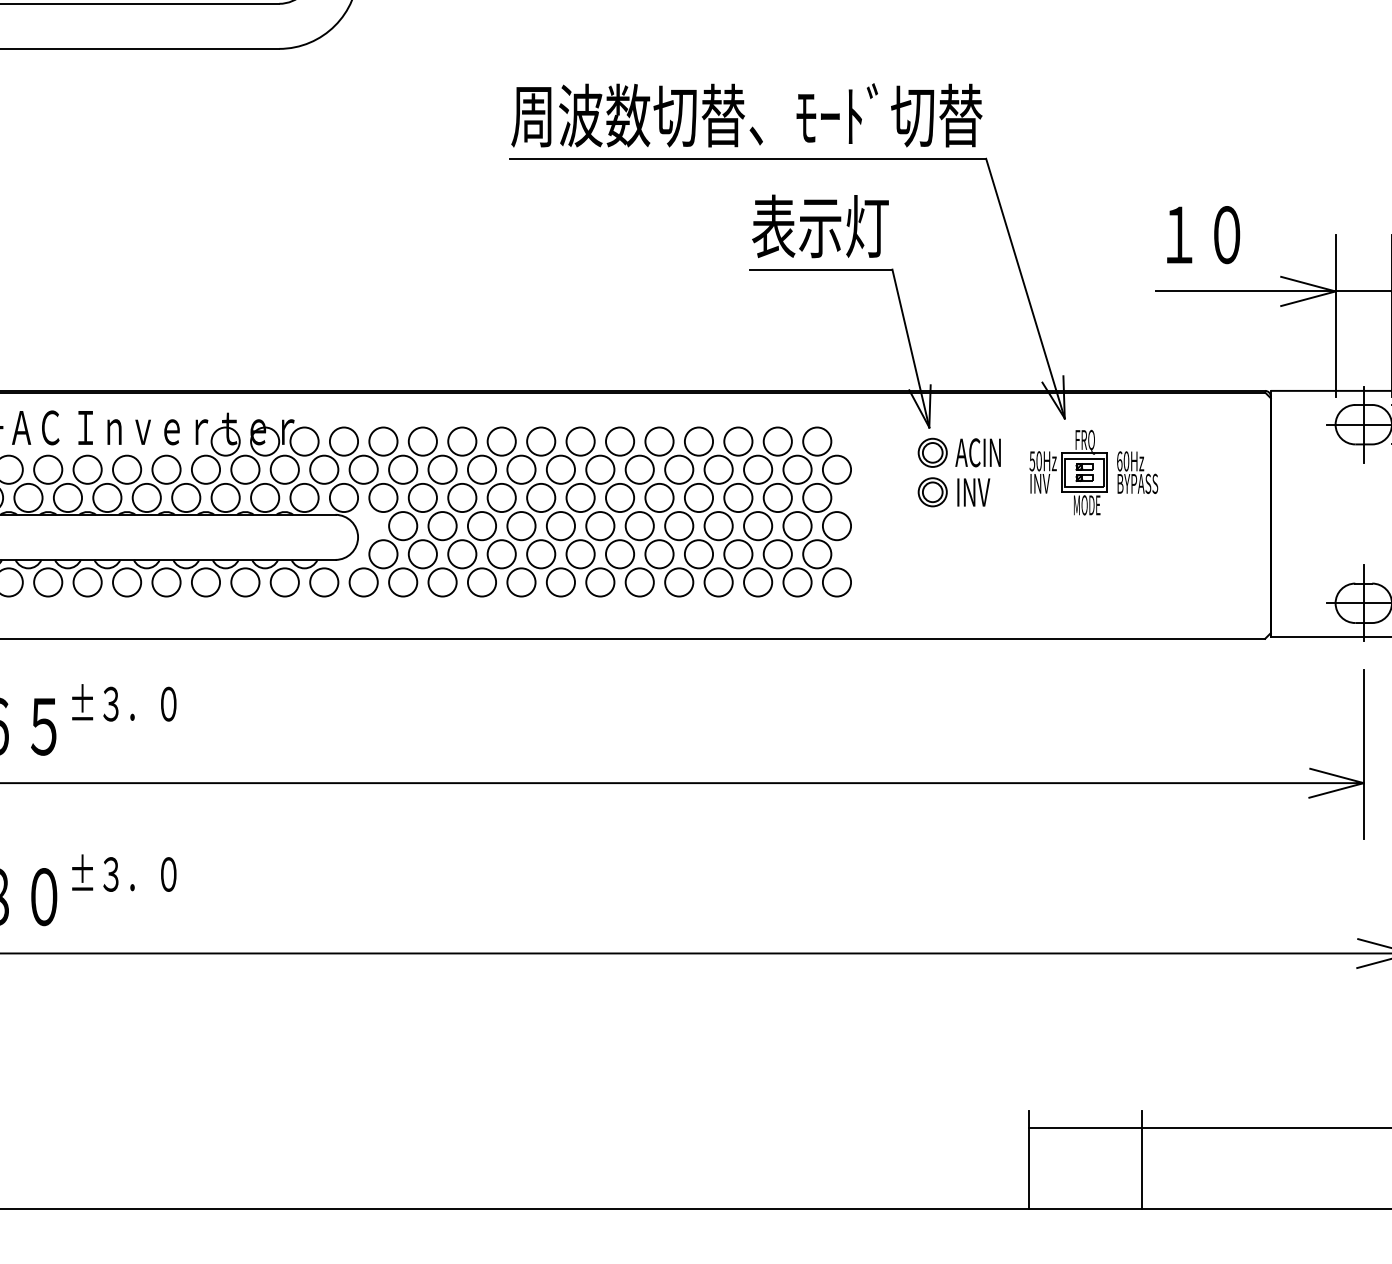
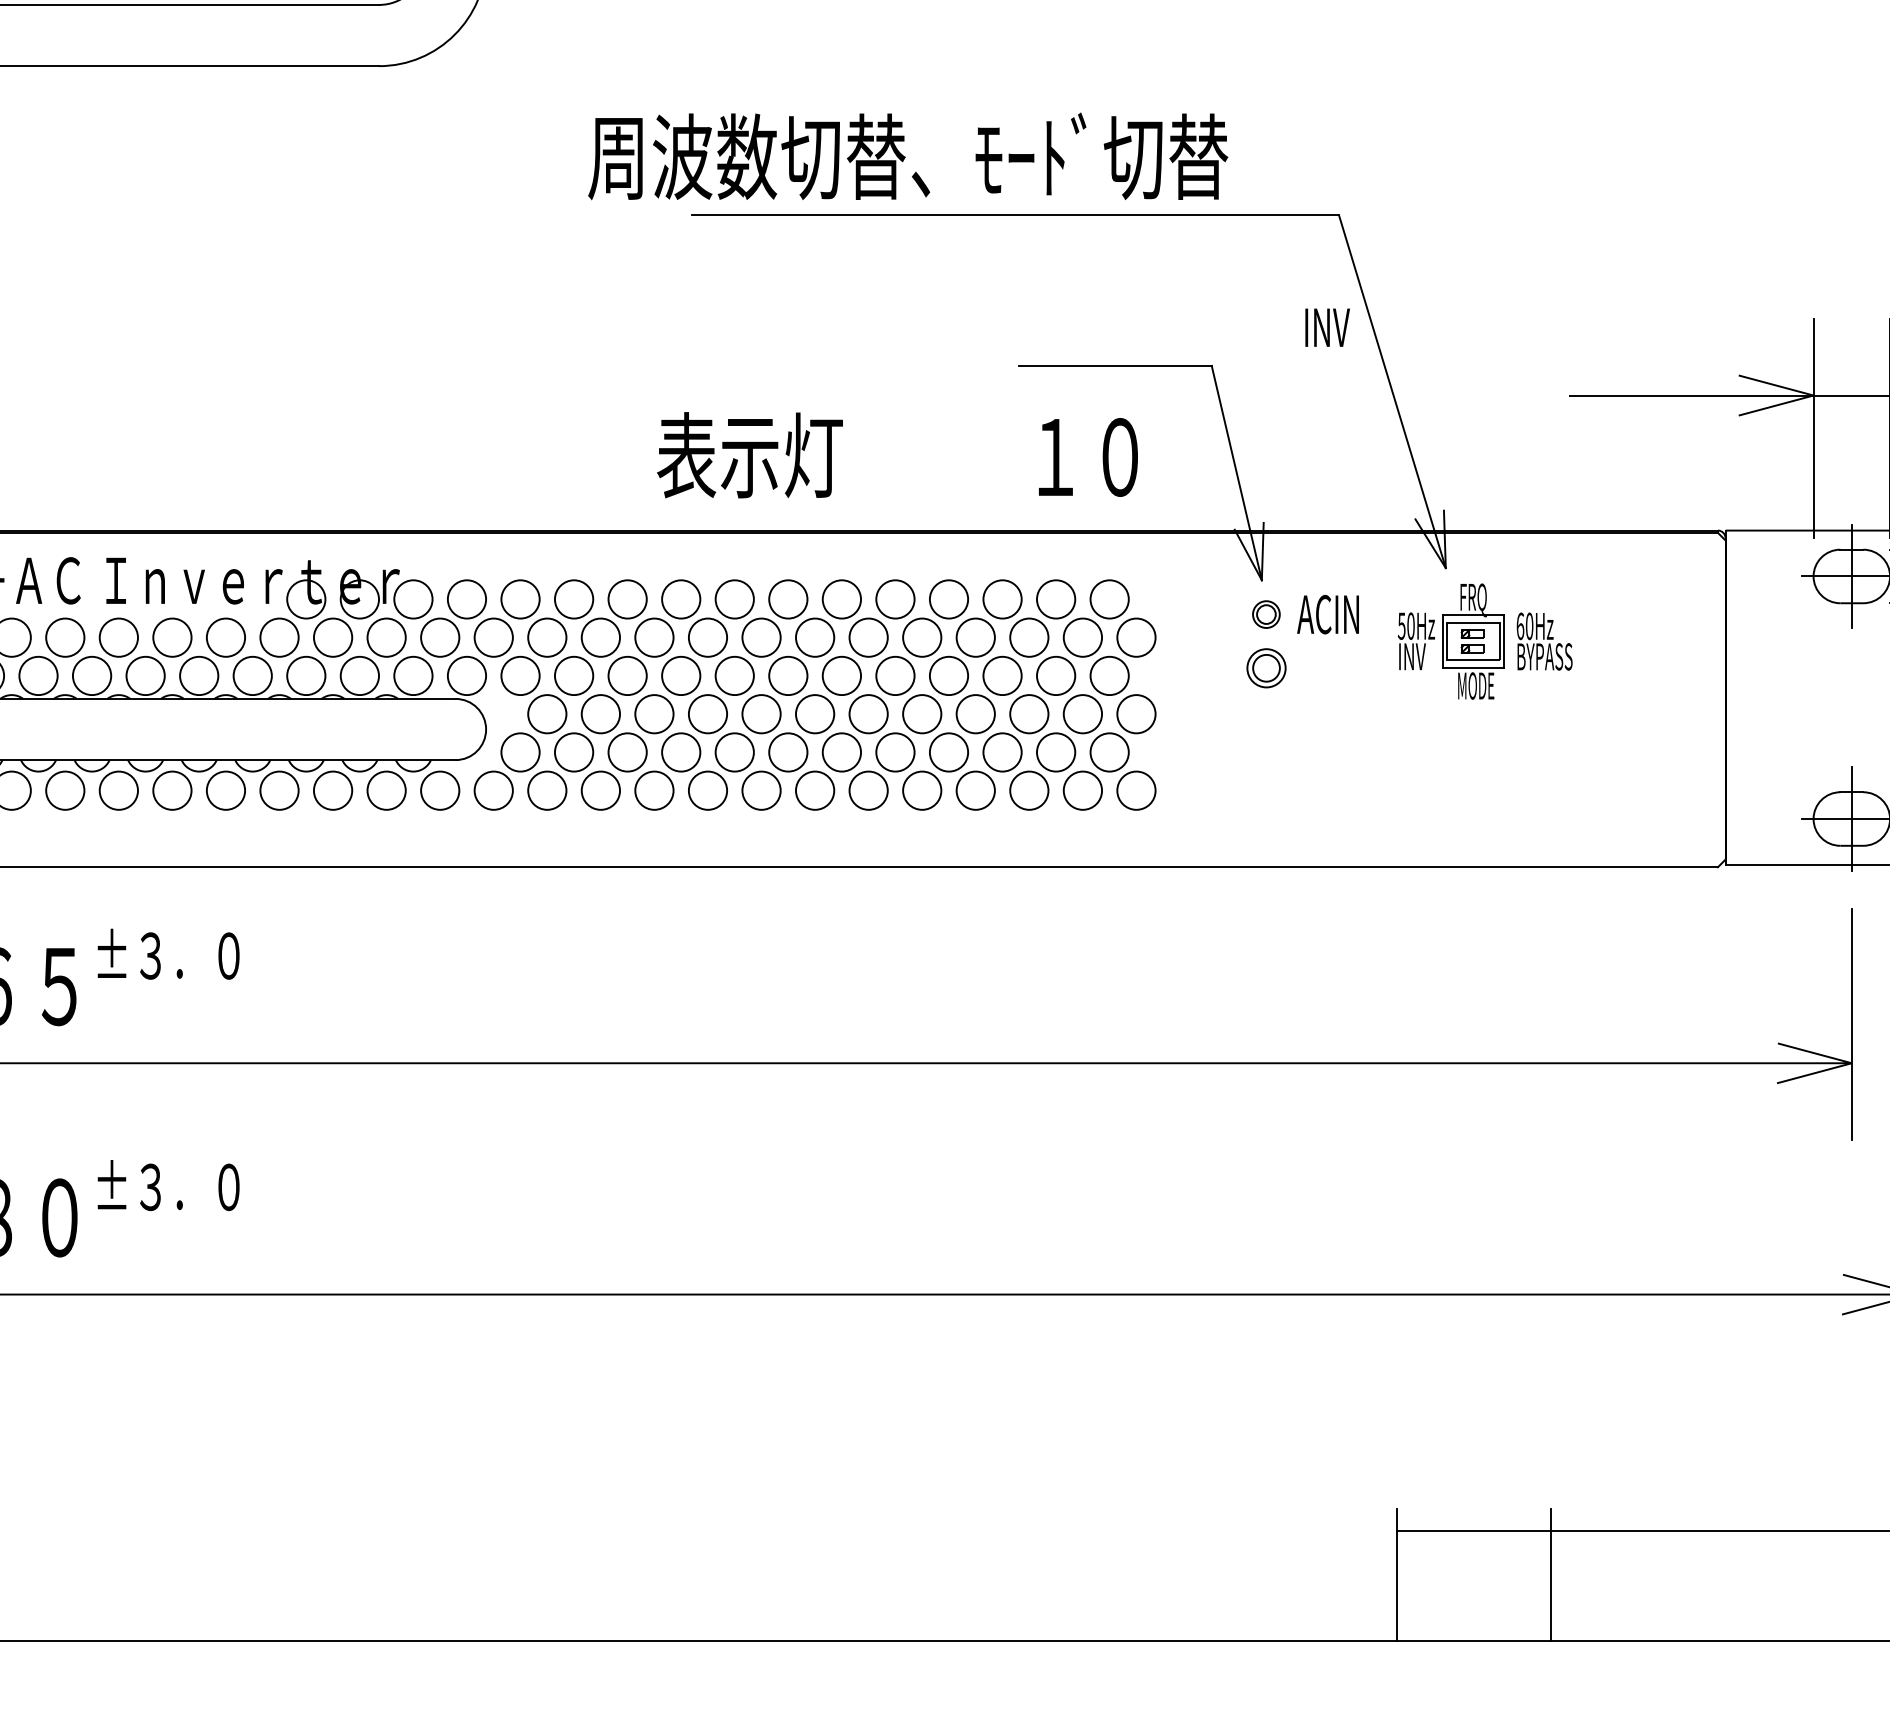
text: (746, 115) -> (907, 156), moved
text: (820, 226) -> (750, 455), moved
text: (1203, 235) -> (1088, 458), moved
part: (932, 452) -> (1266, 614), size x0.7
text: (973, 492) -> (1327, 327), moved

